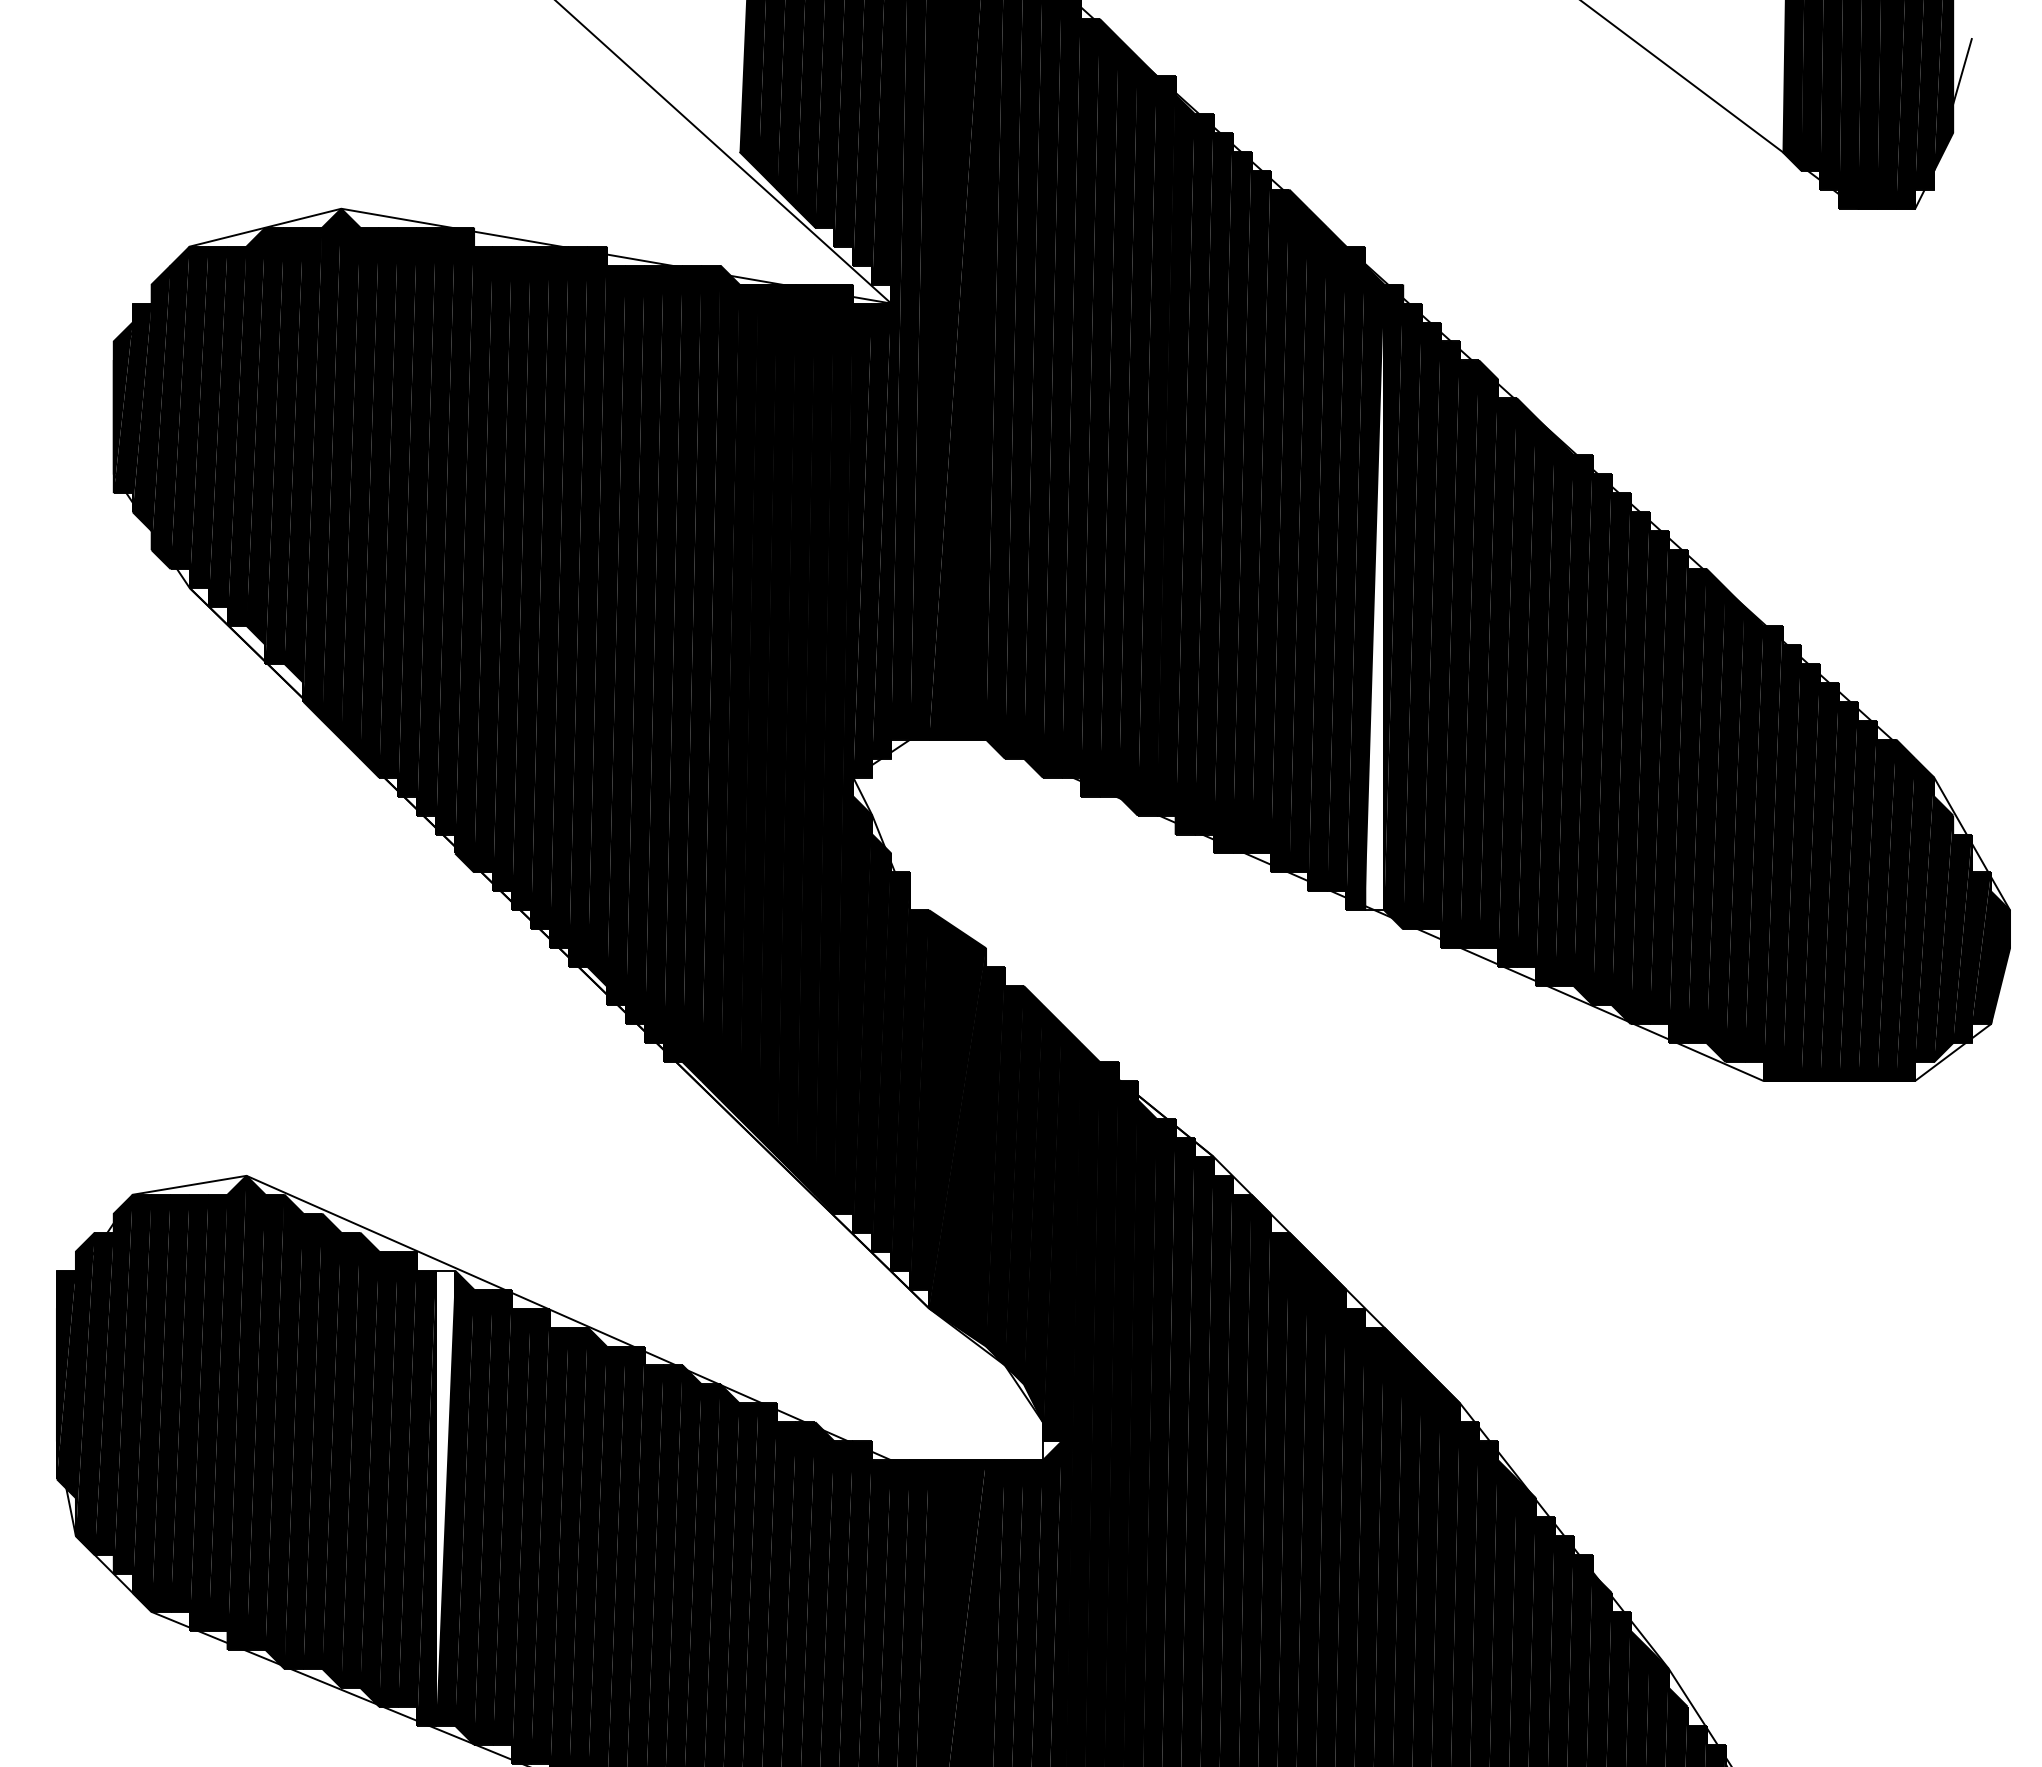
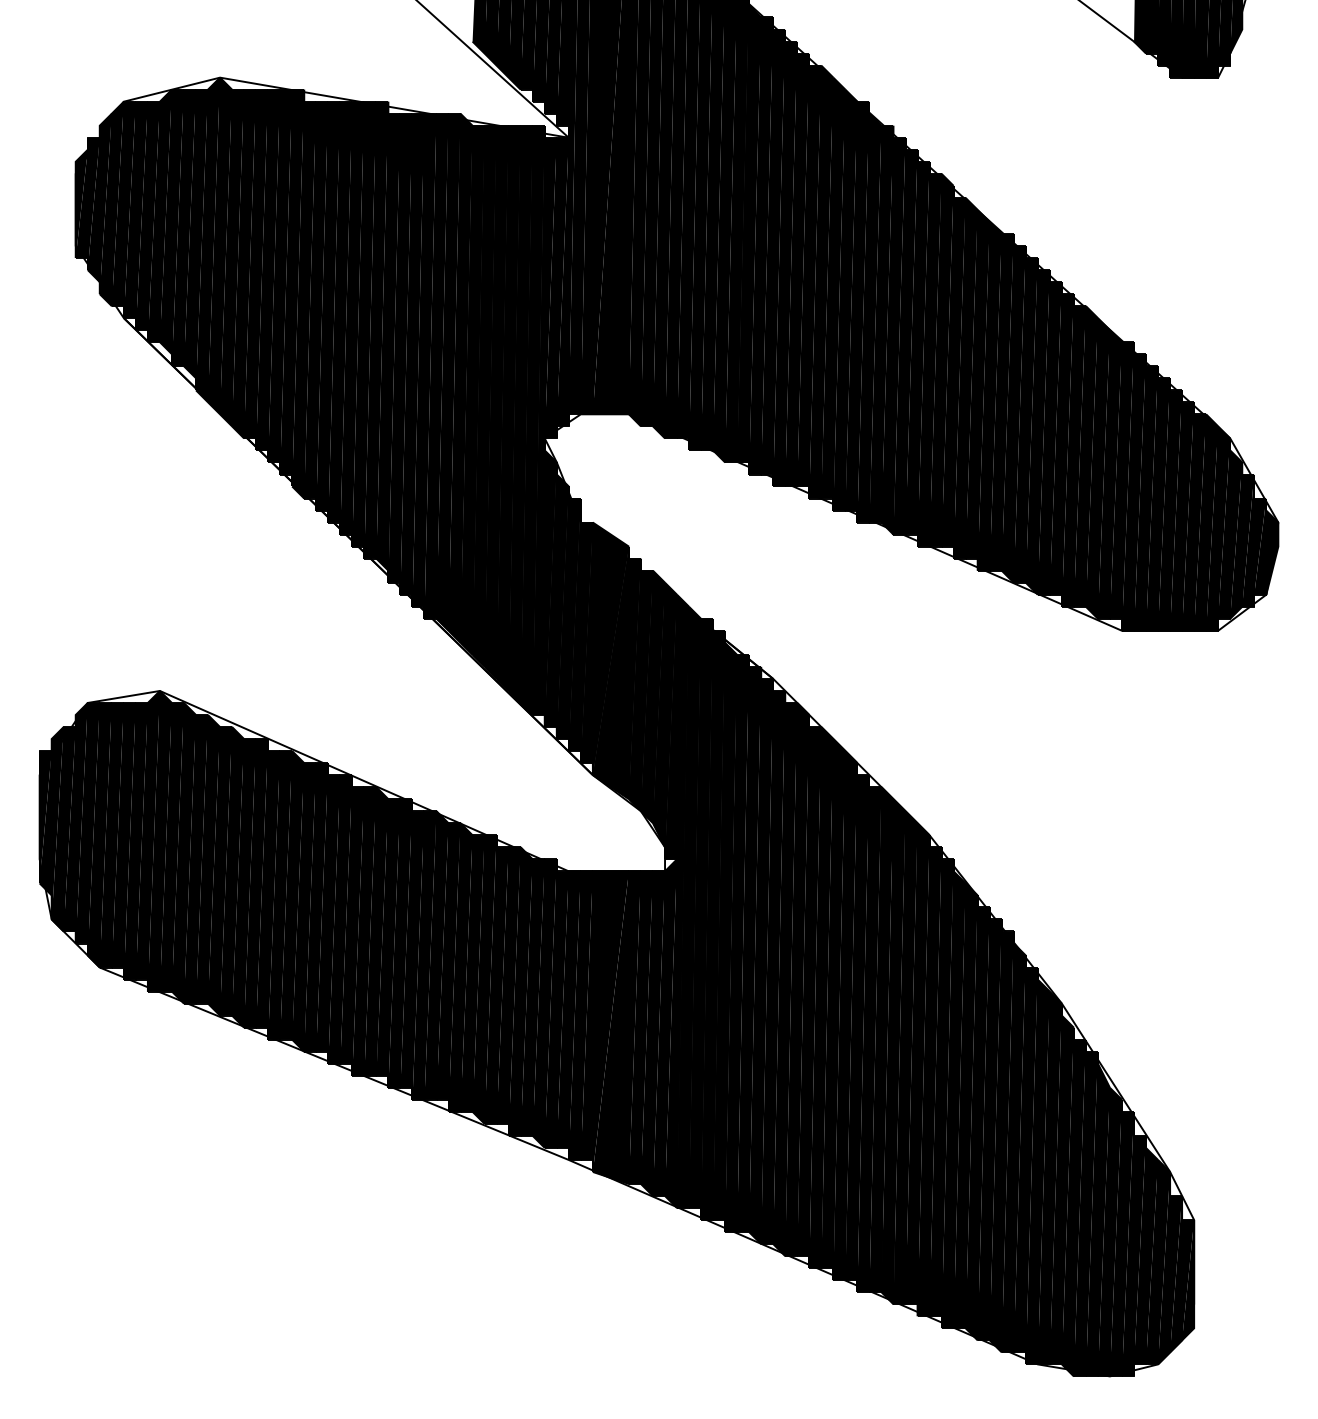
fill: (1374, 596) -> (875, 323), added
fill: (446, 1498) -> (286, 895), added

